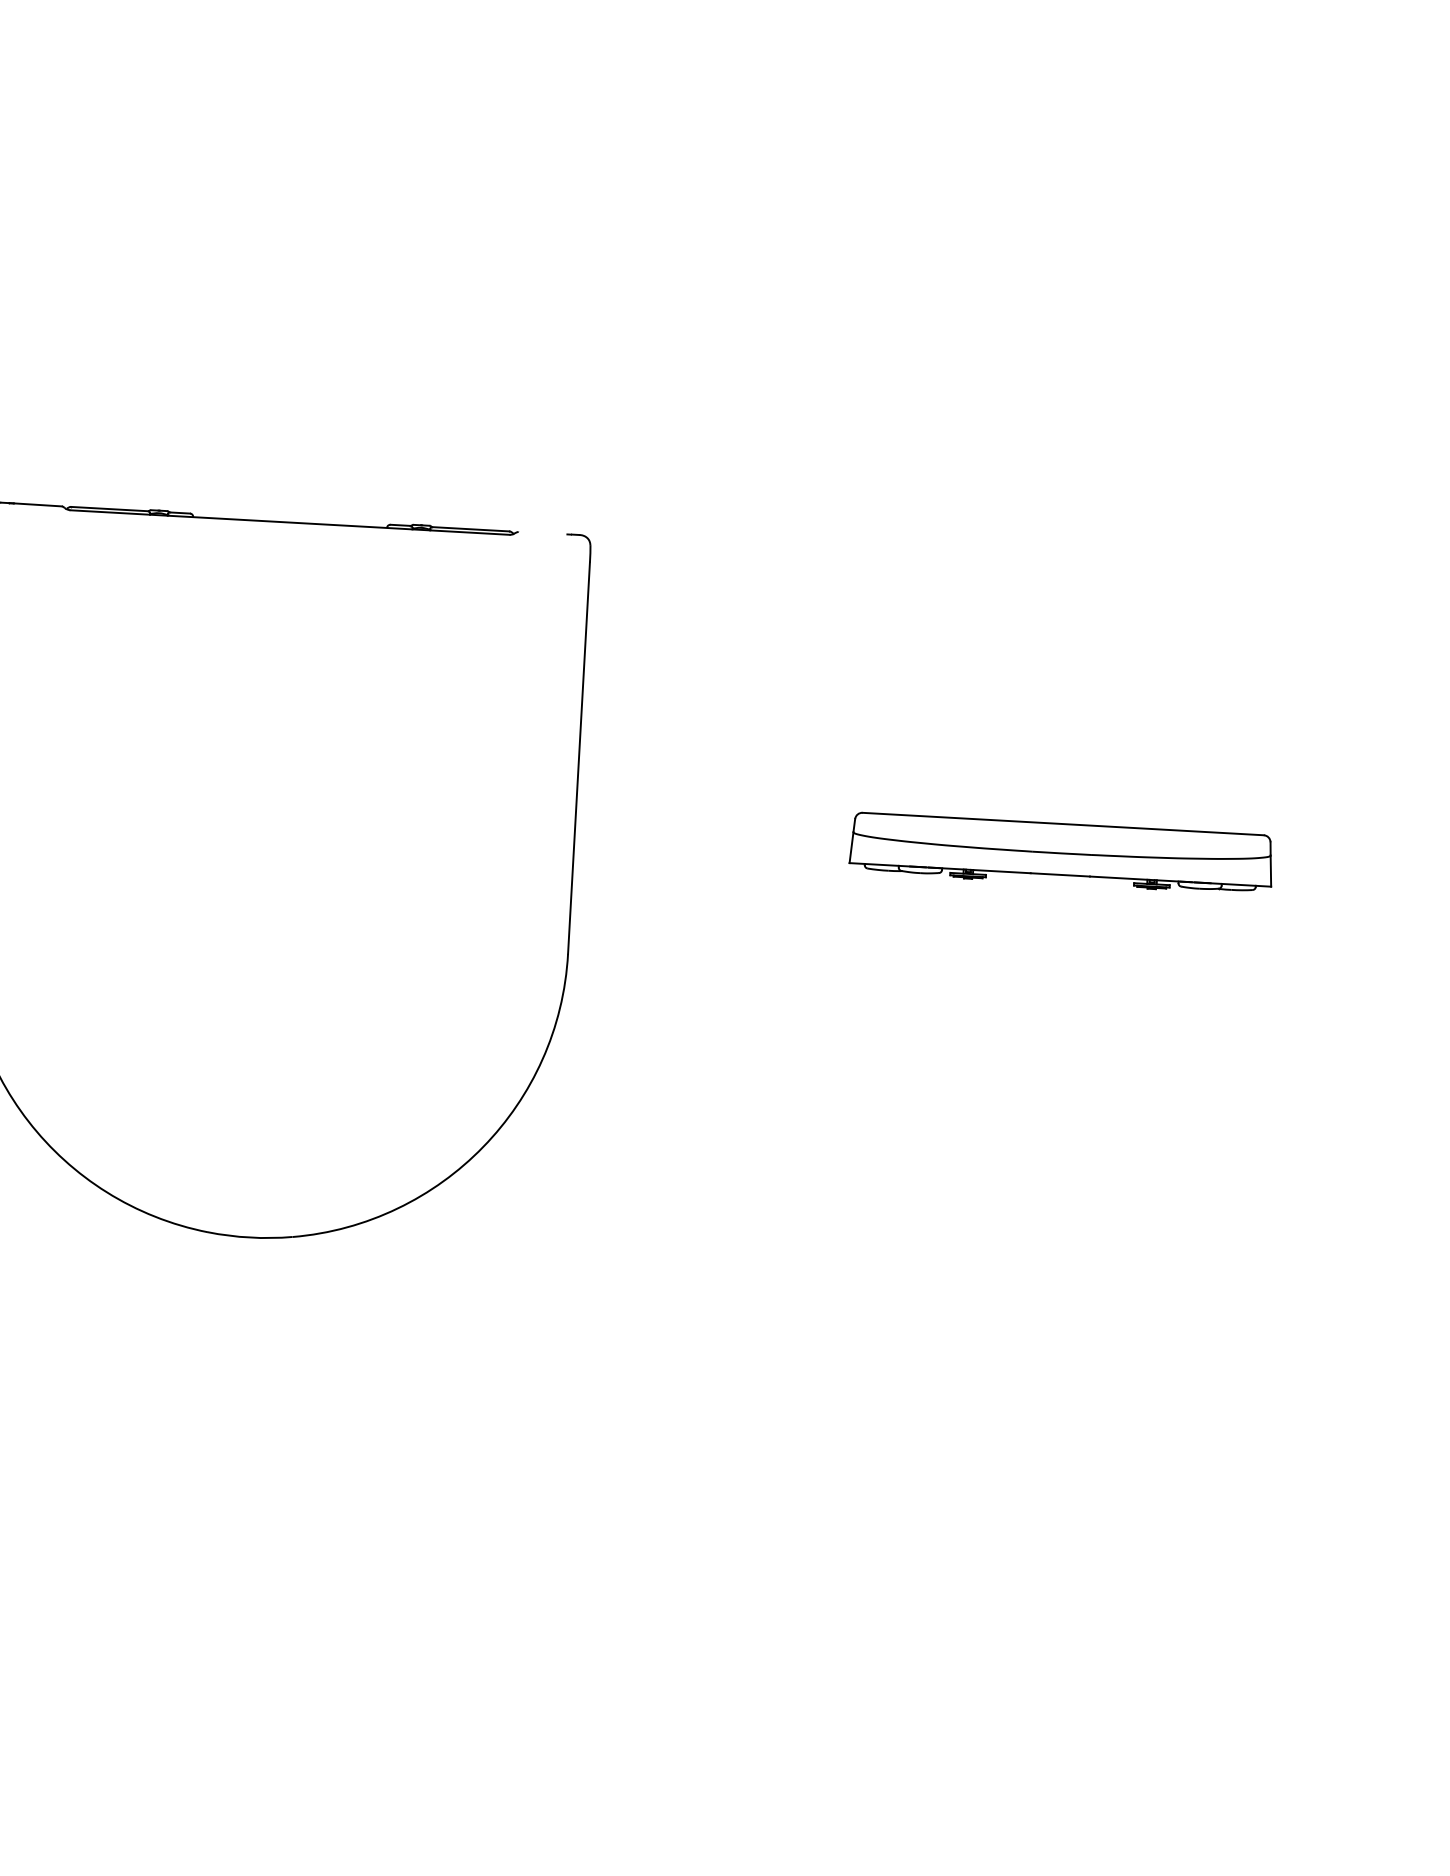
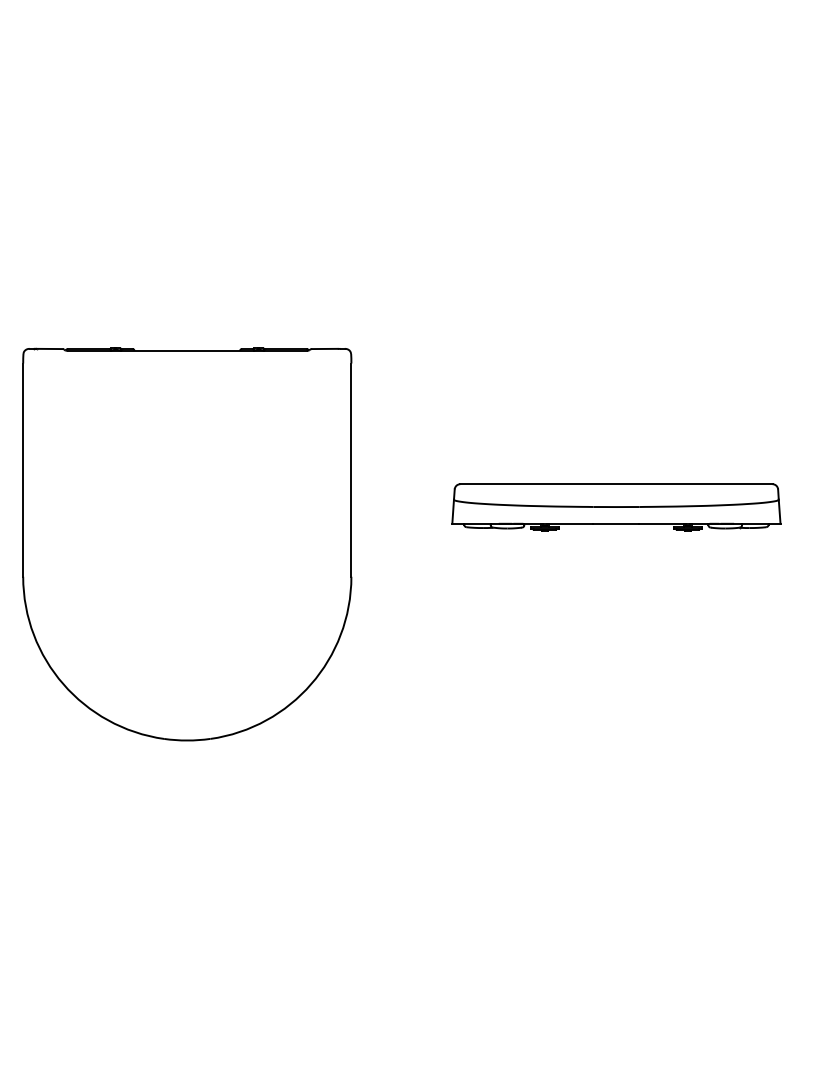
line: (542, 532) -> (324, 348), added
part: (1061, 853) -> (616, 507), size x1.43

